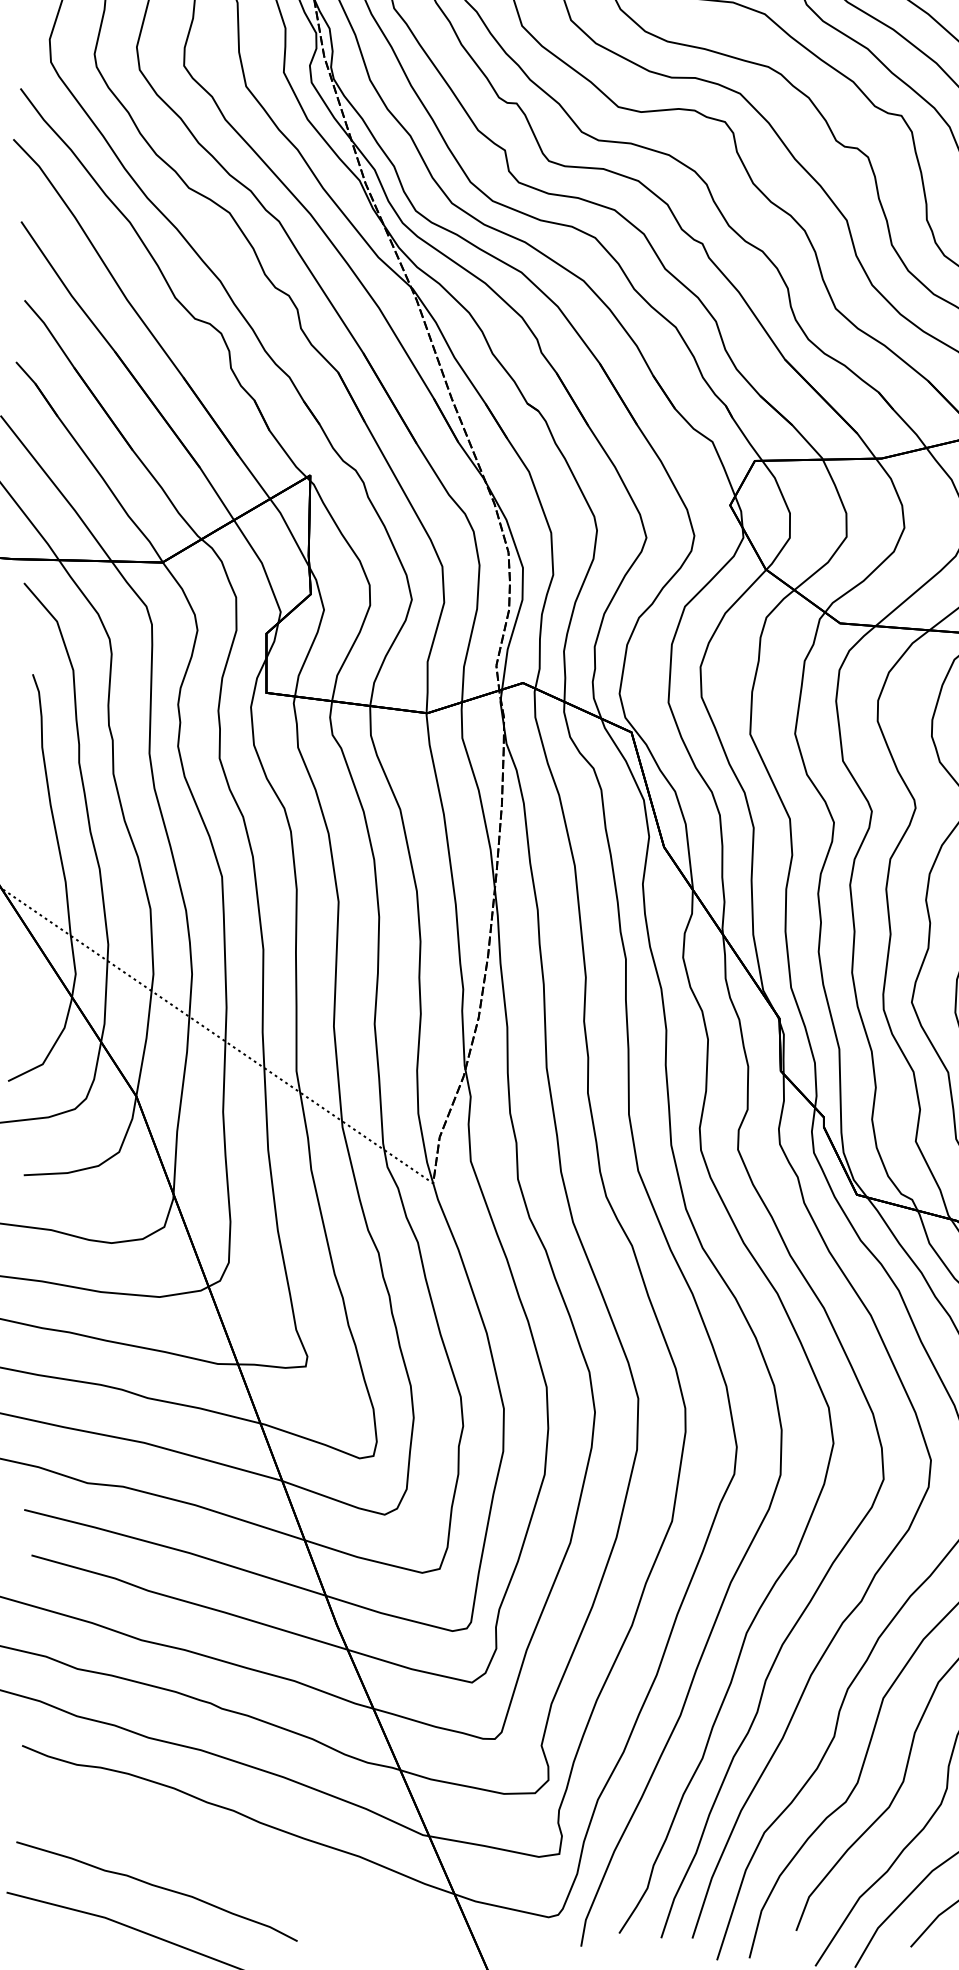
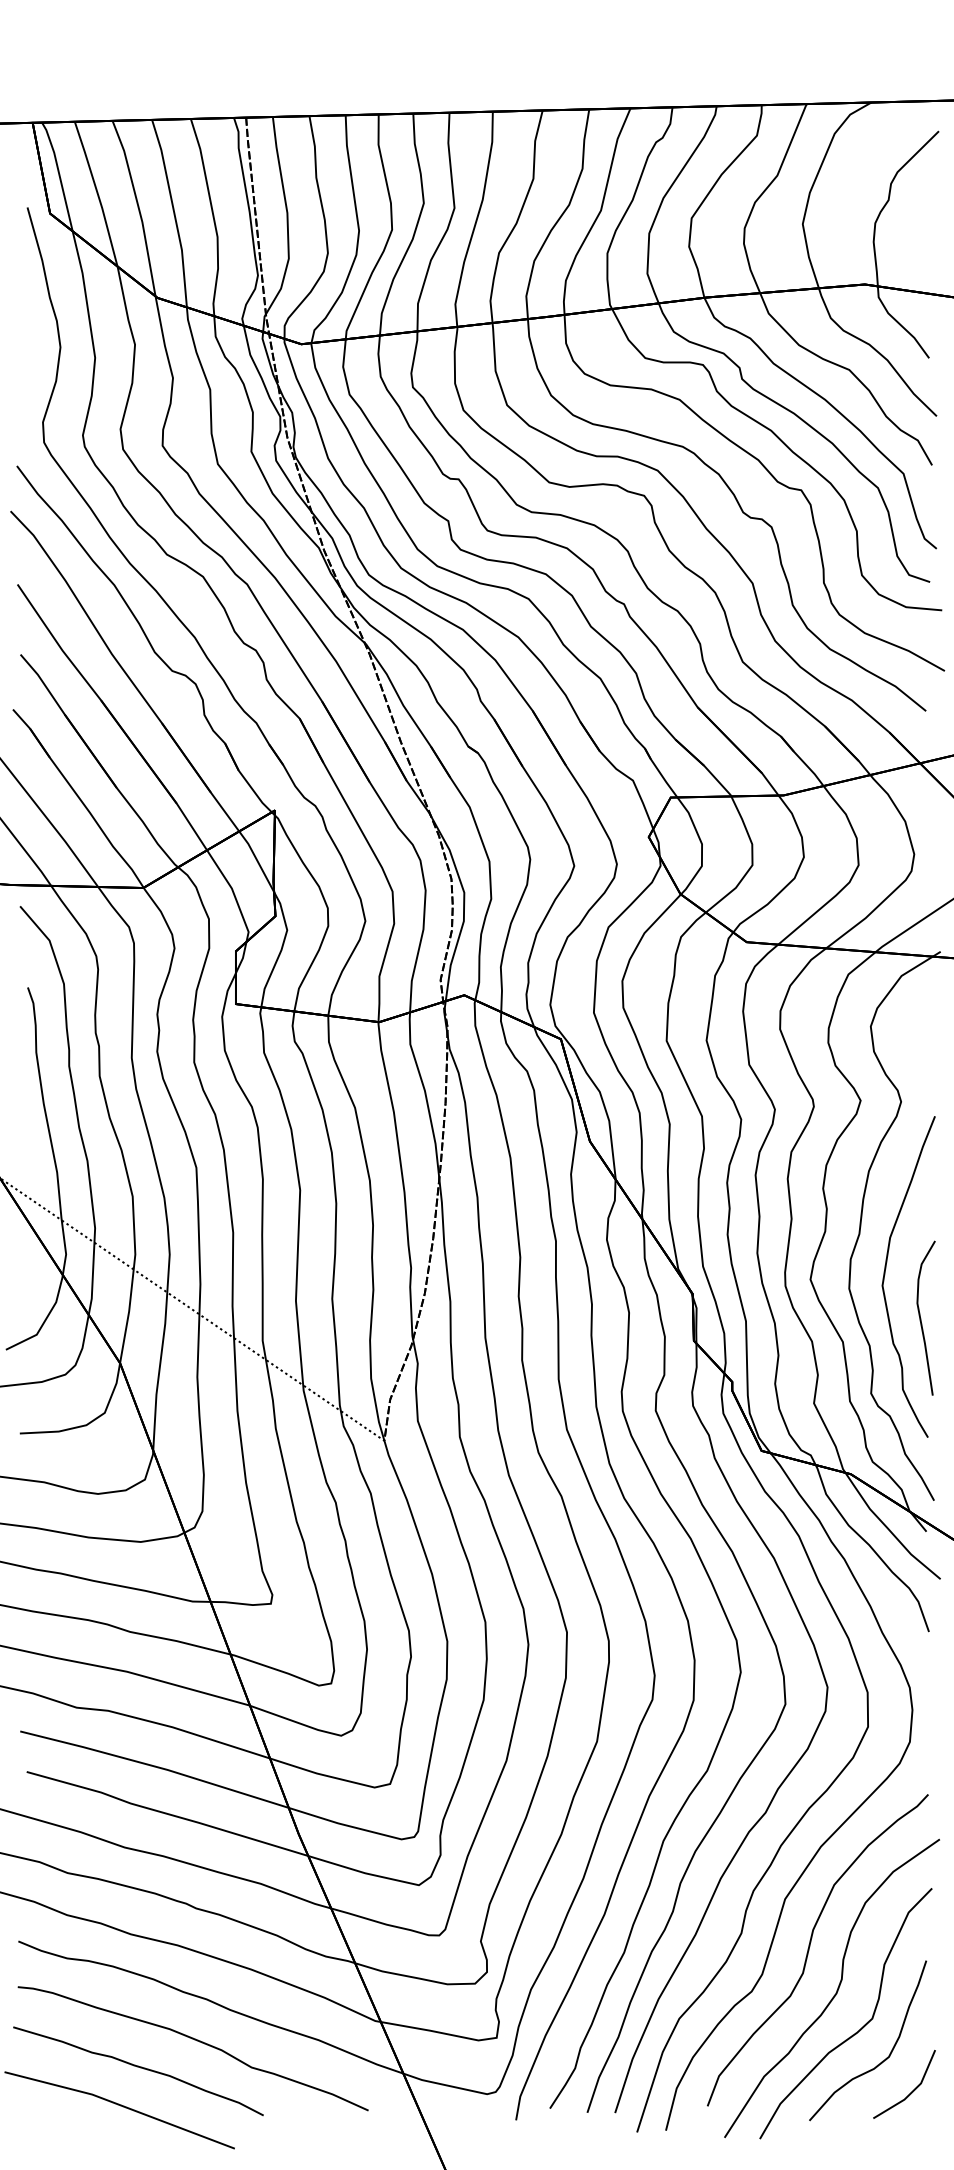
curve: (219, 1857) -> (194, 2040), added

